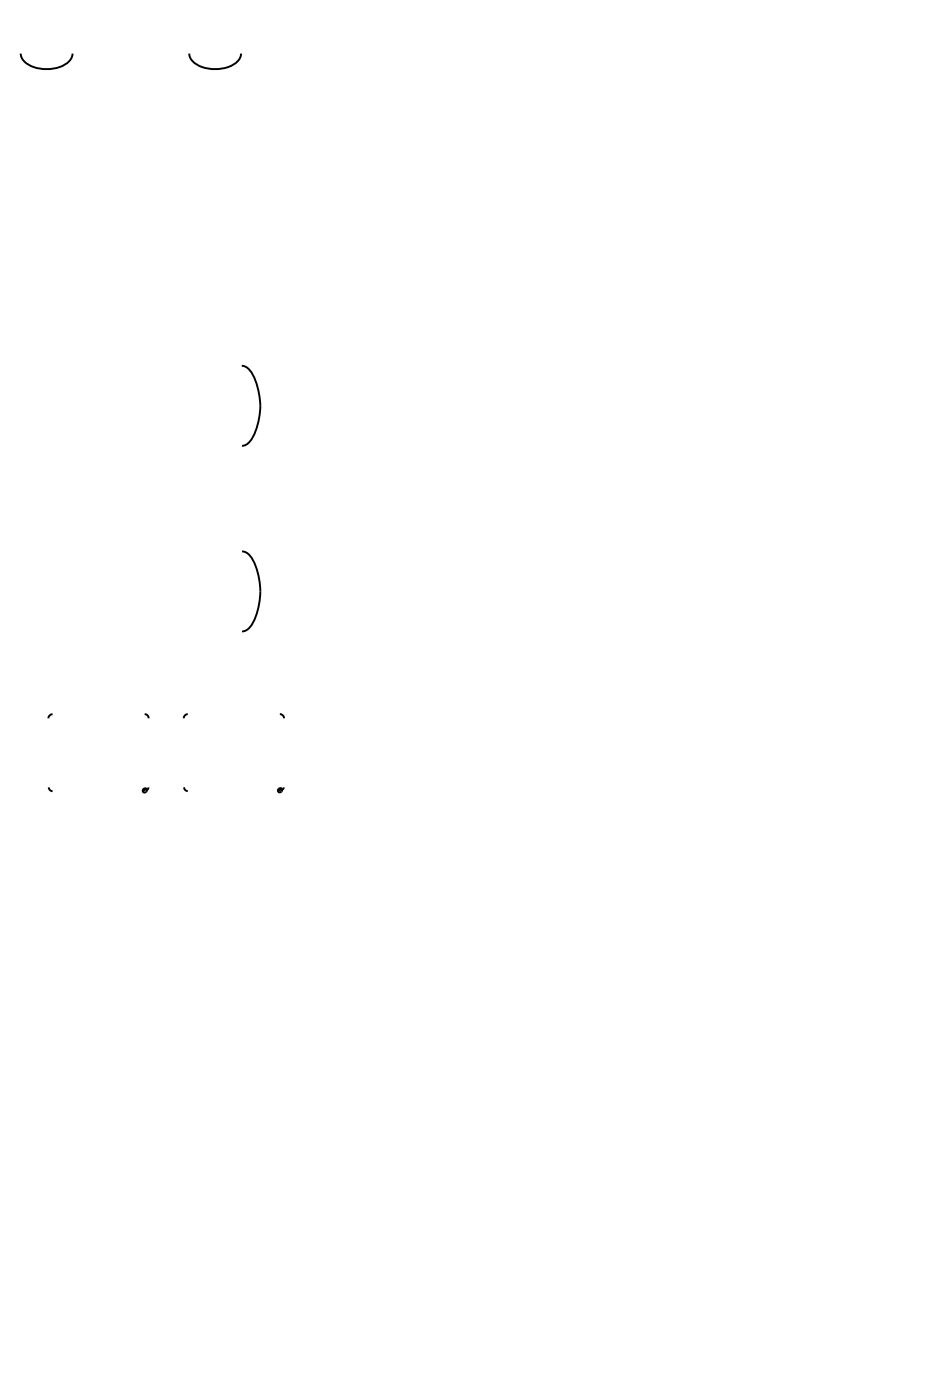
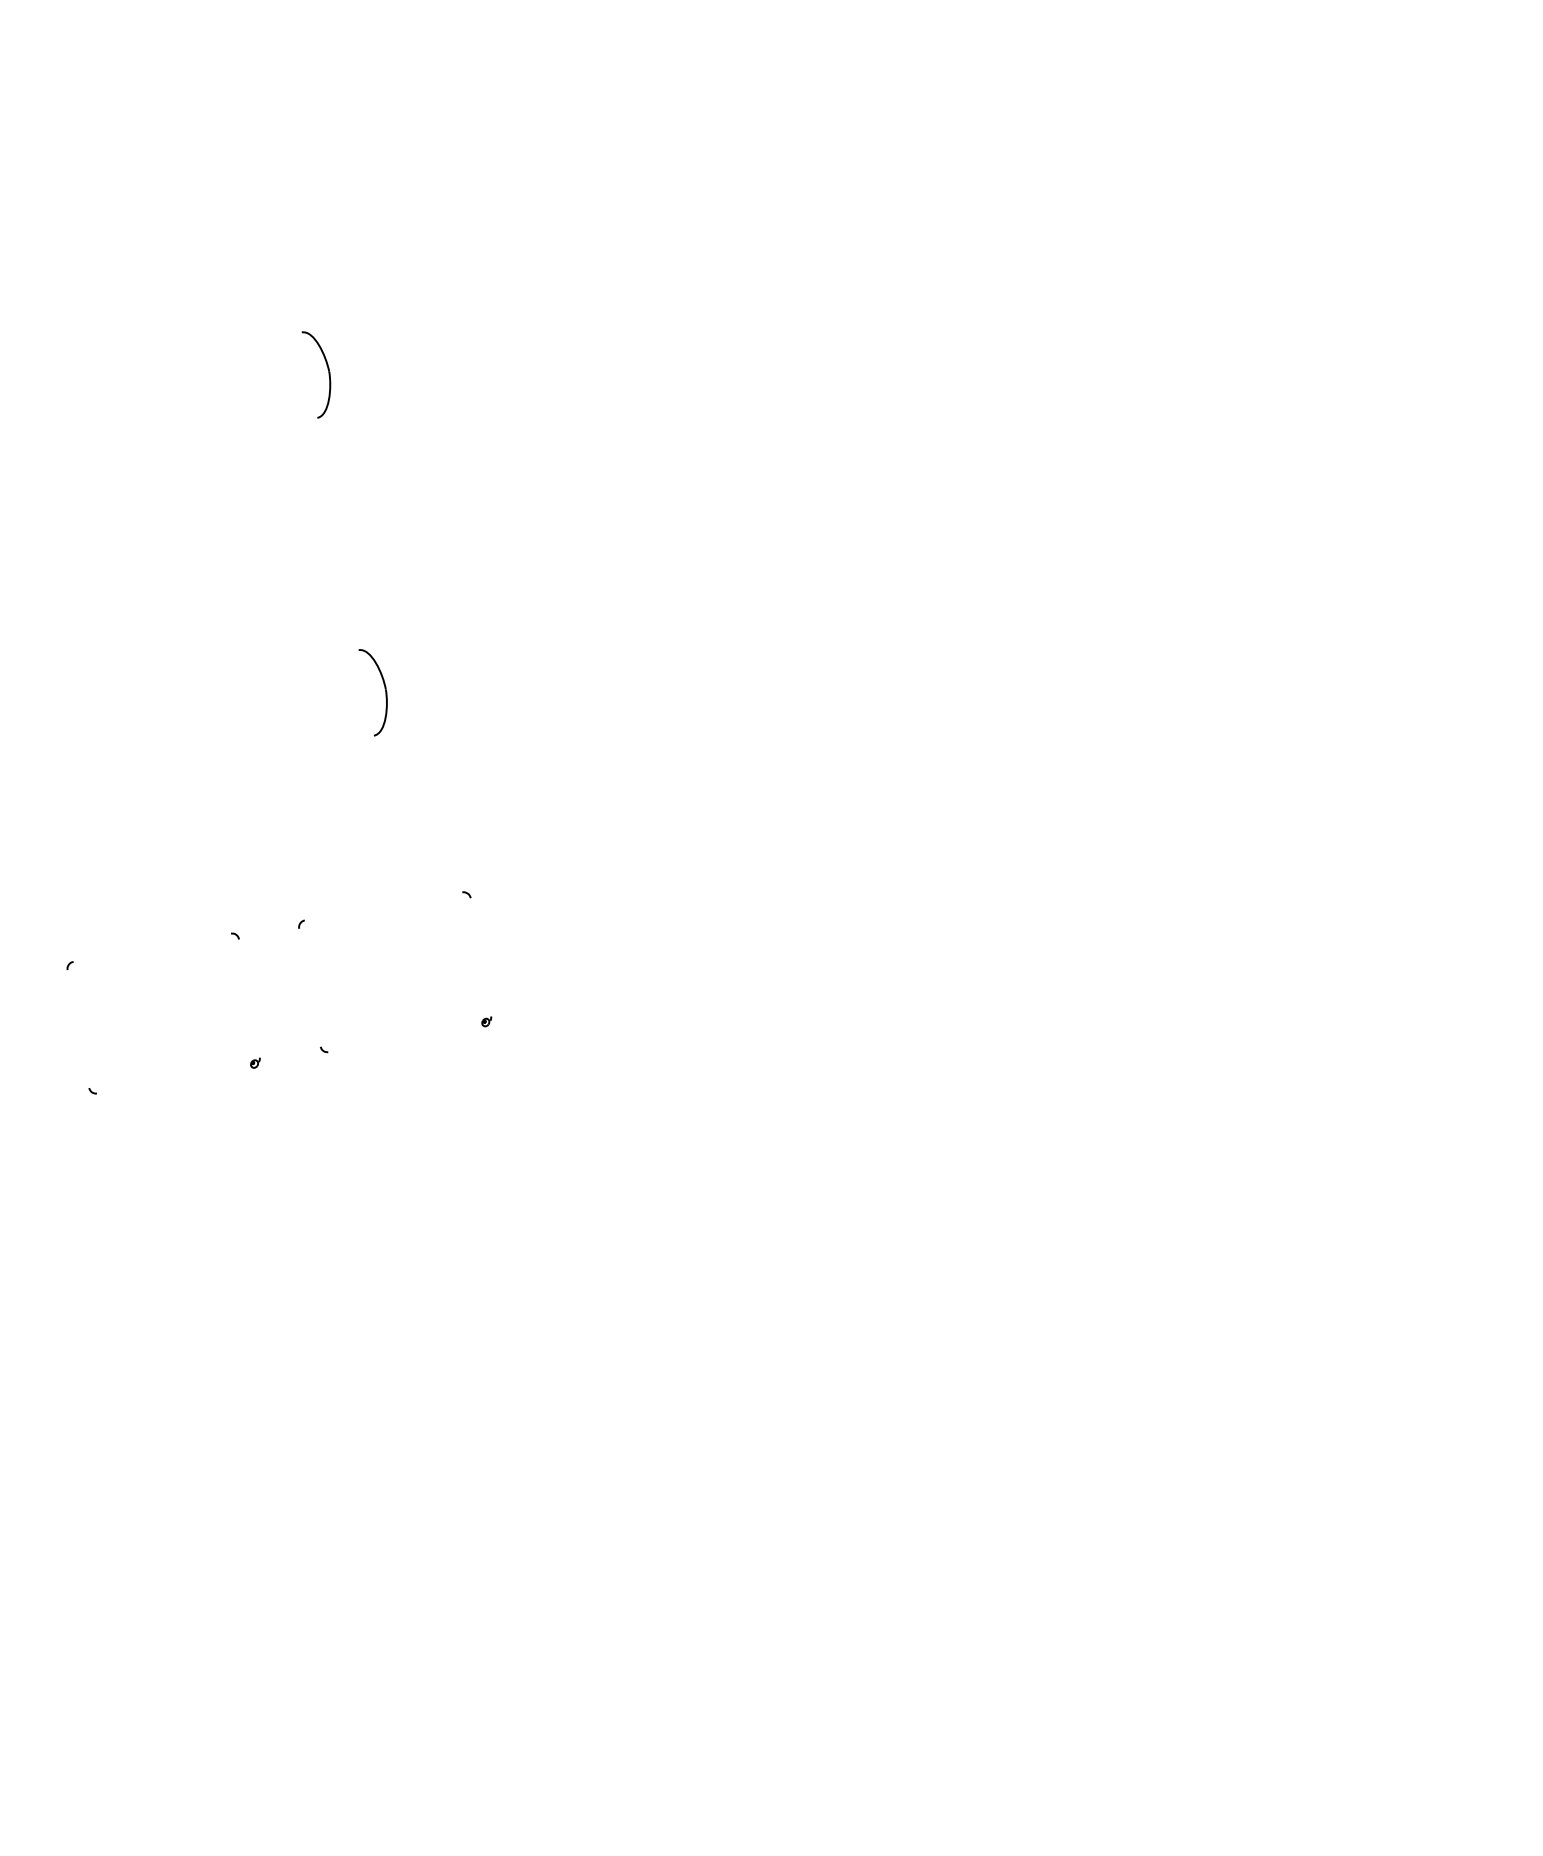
part: (251, 405) -> (319, 372), size x0.62
part: (251, 591) -> (376, 691), size x0.62

